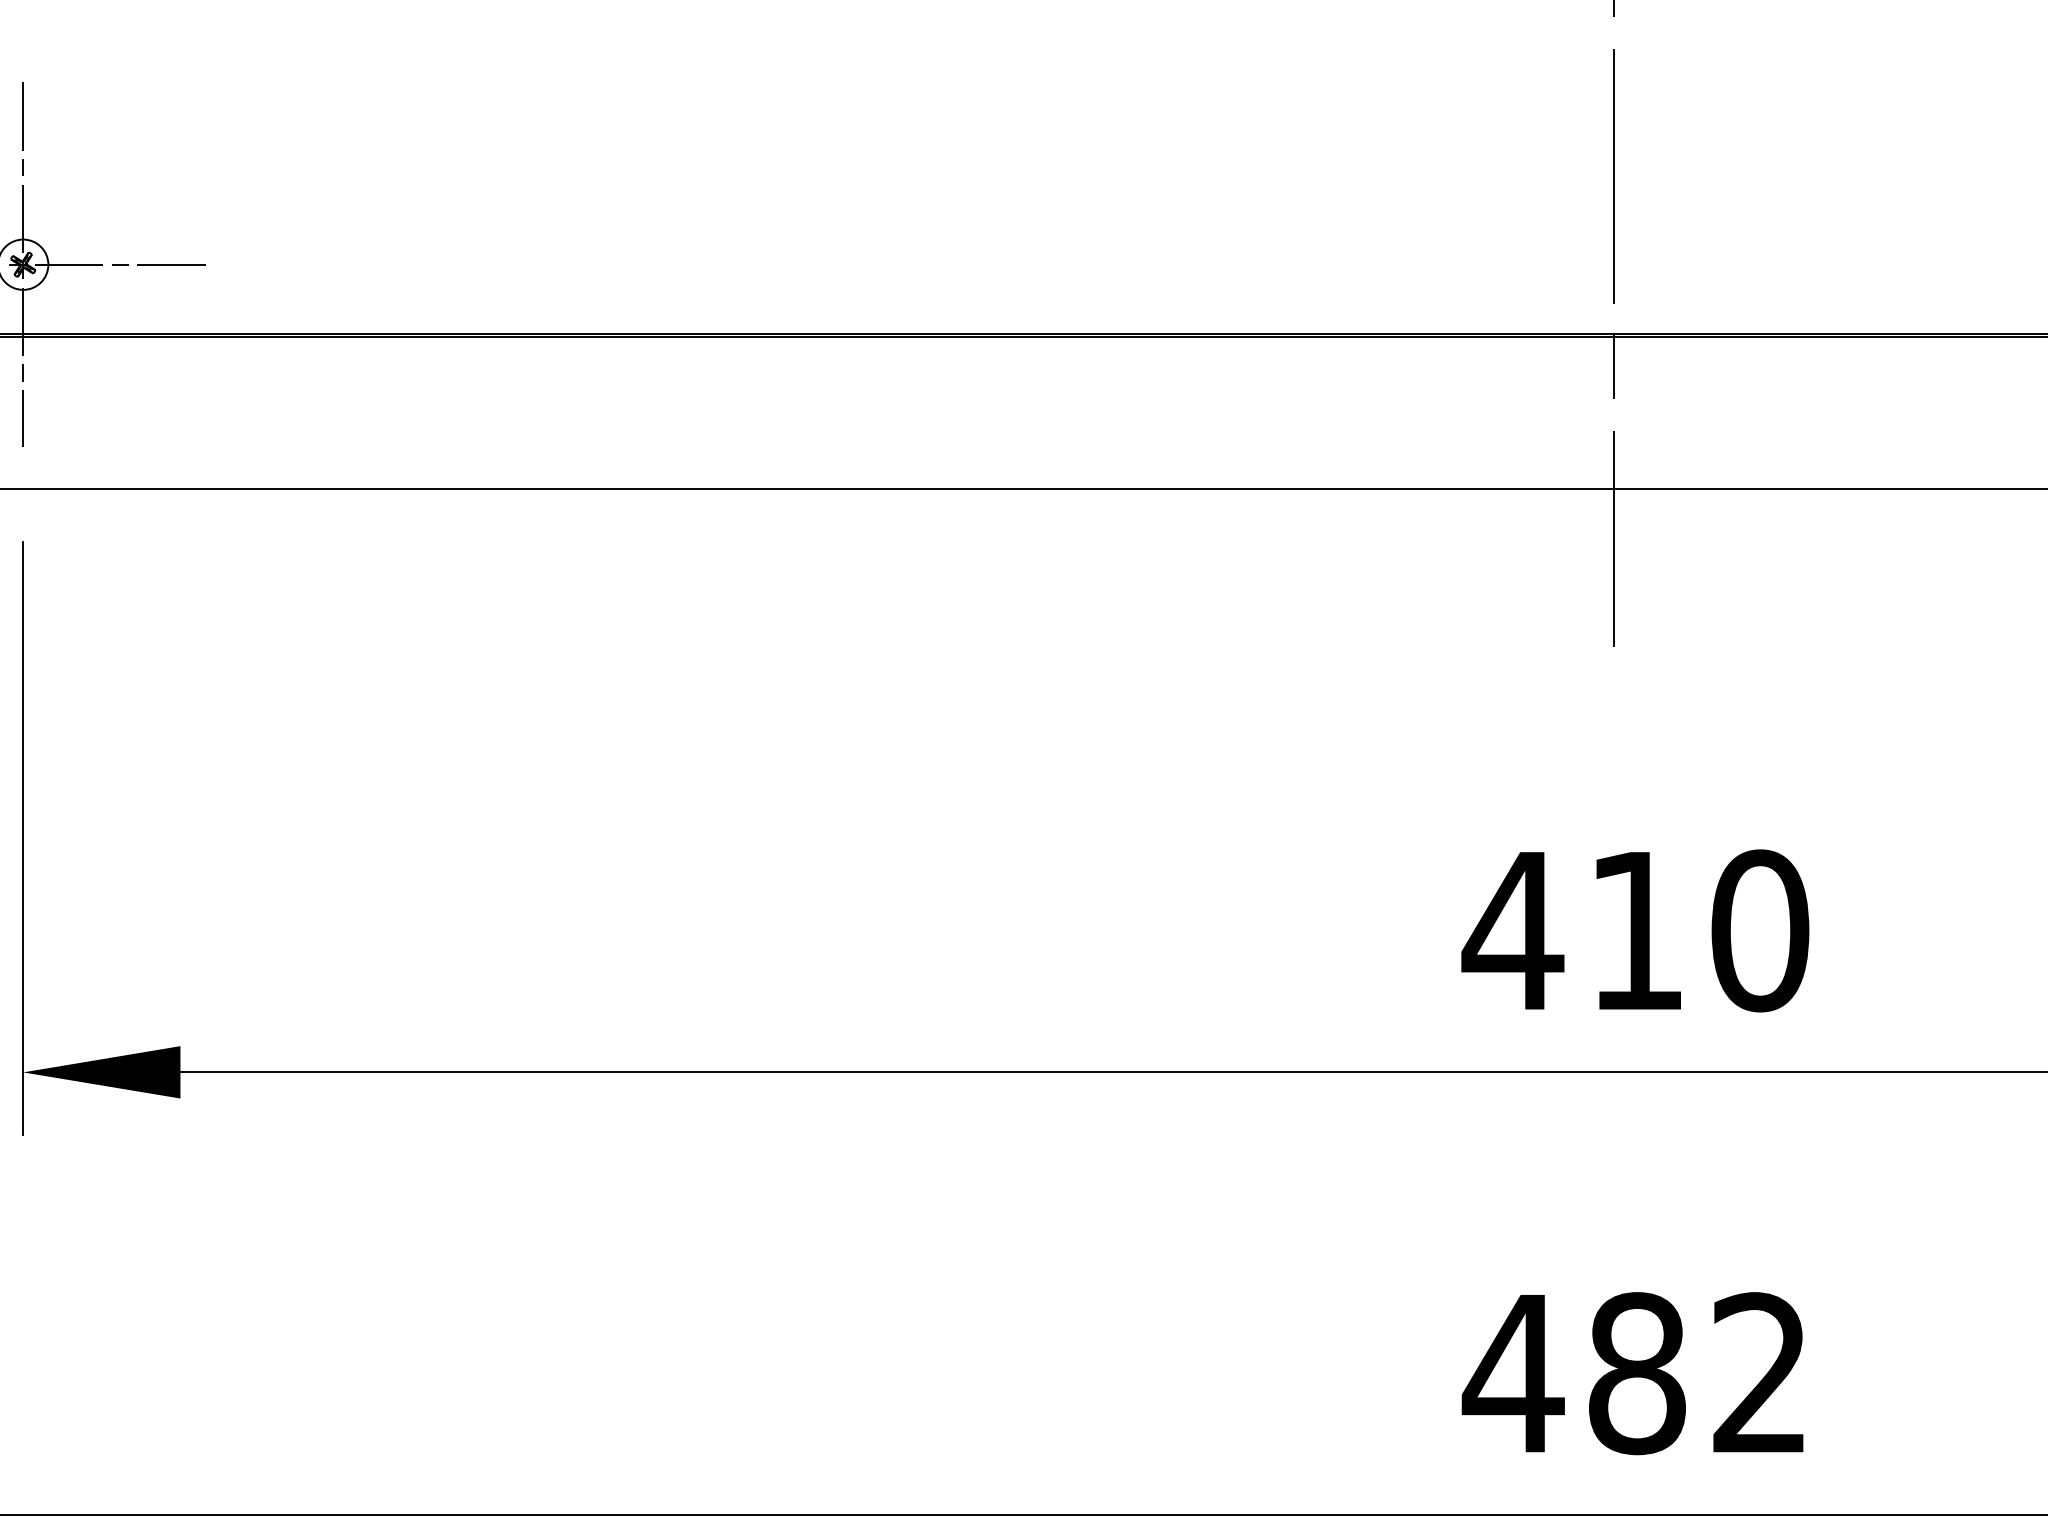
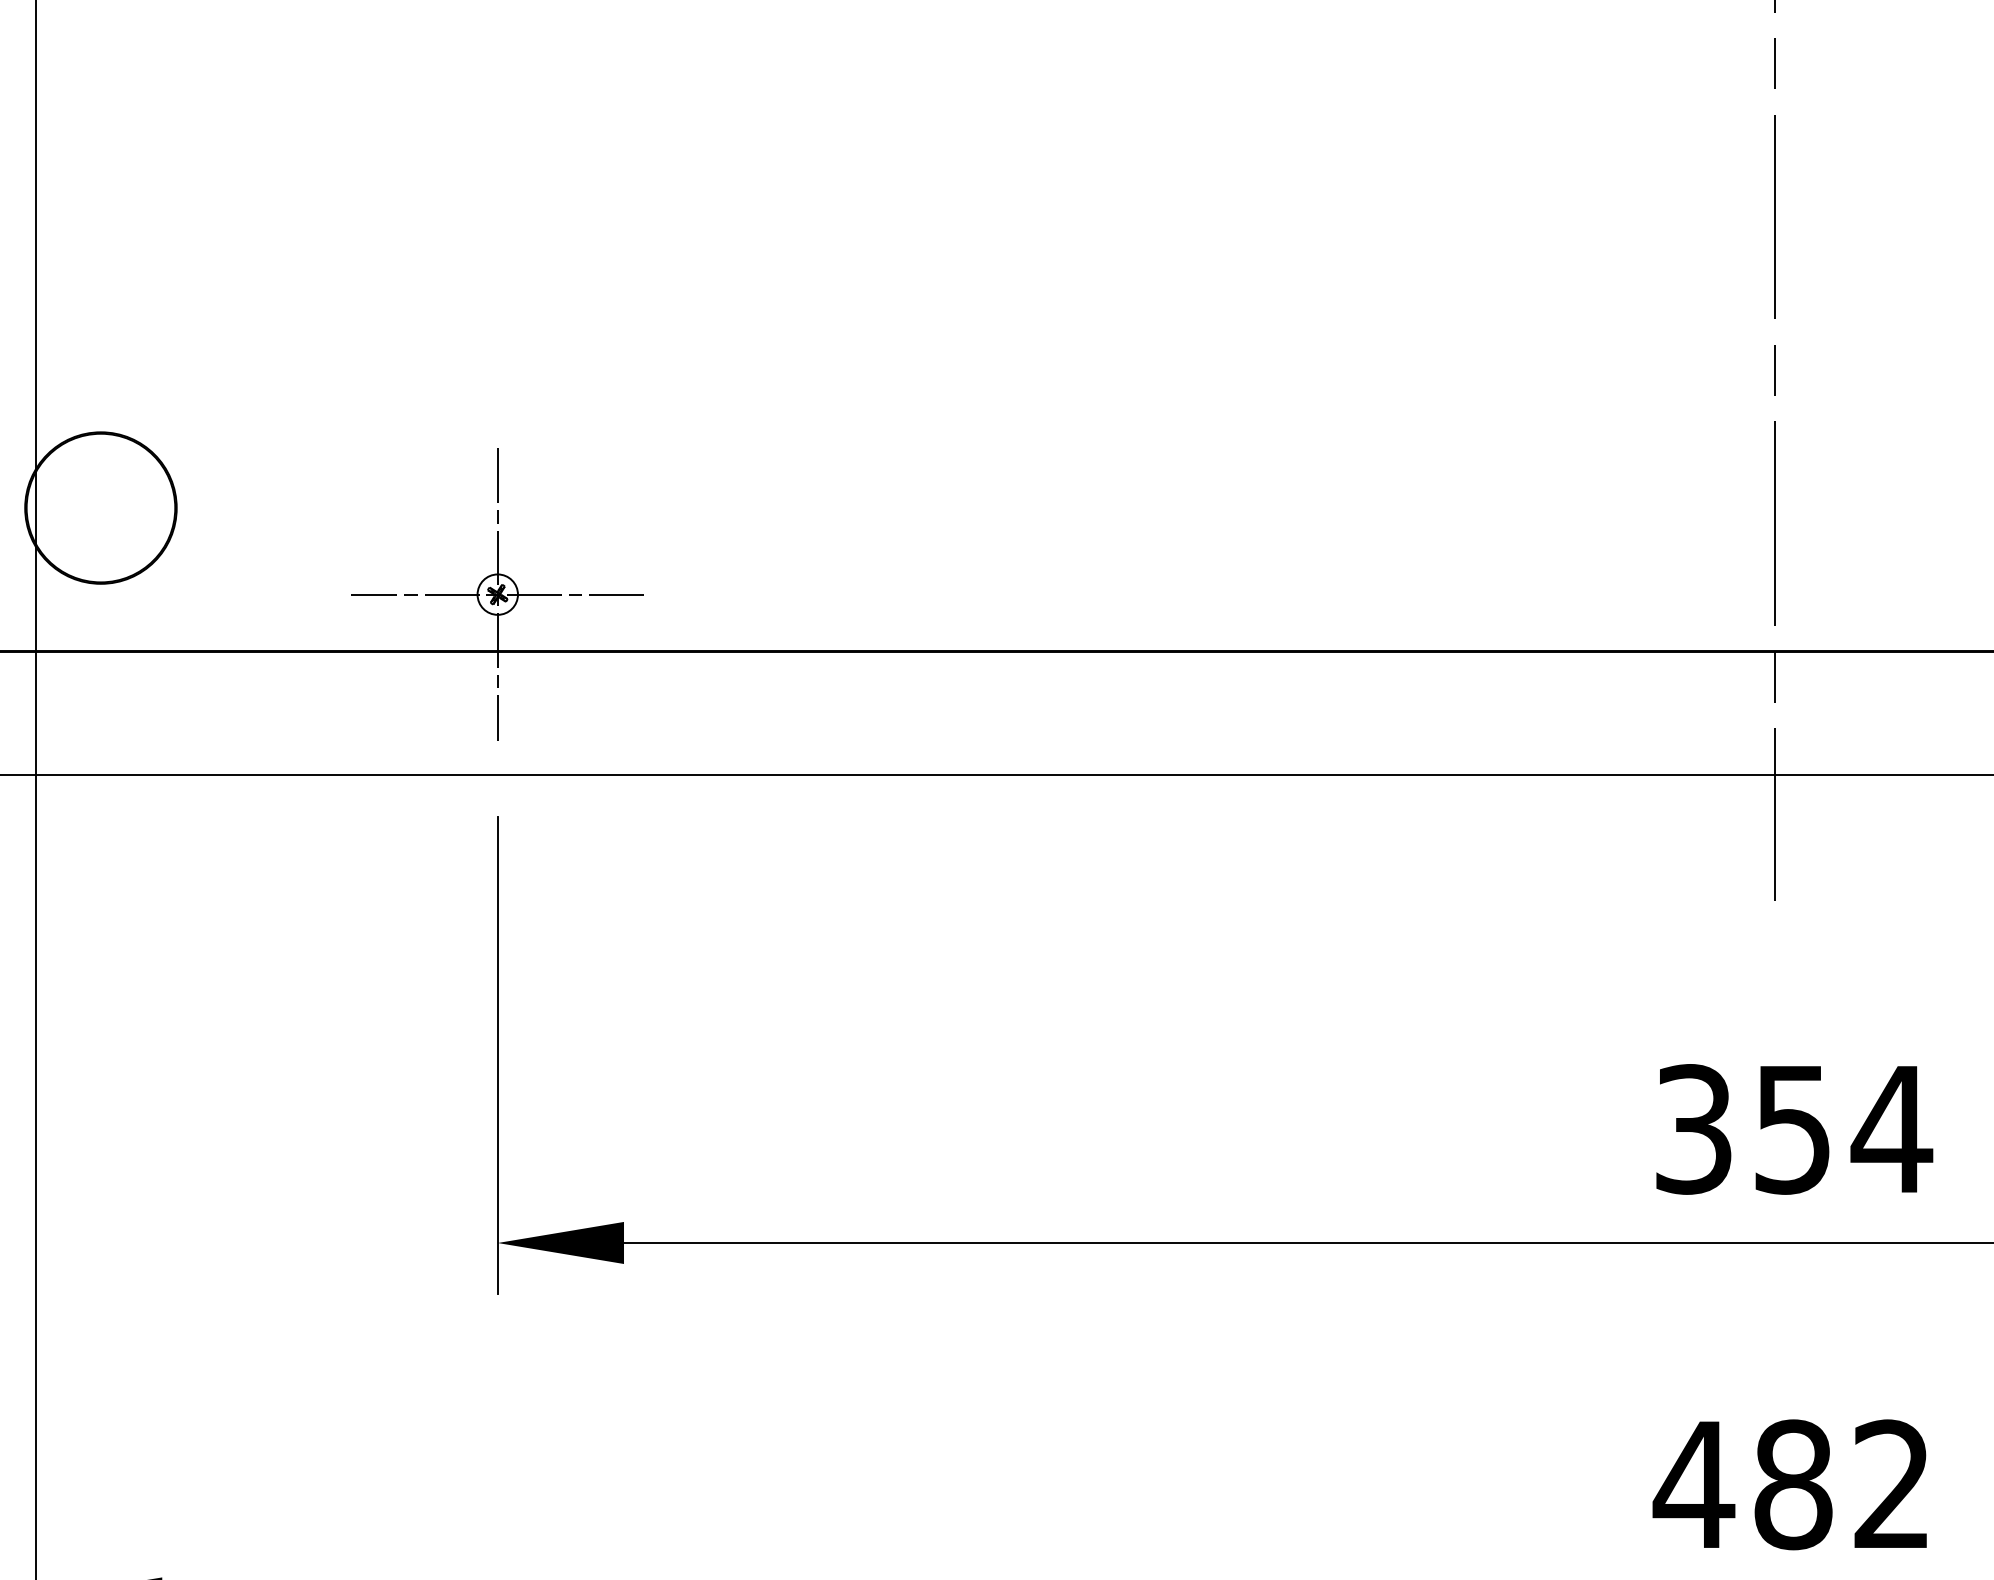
text: (1636, 930) -> (1792, 1129), 410 -> 354

